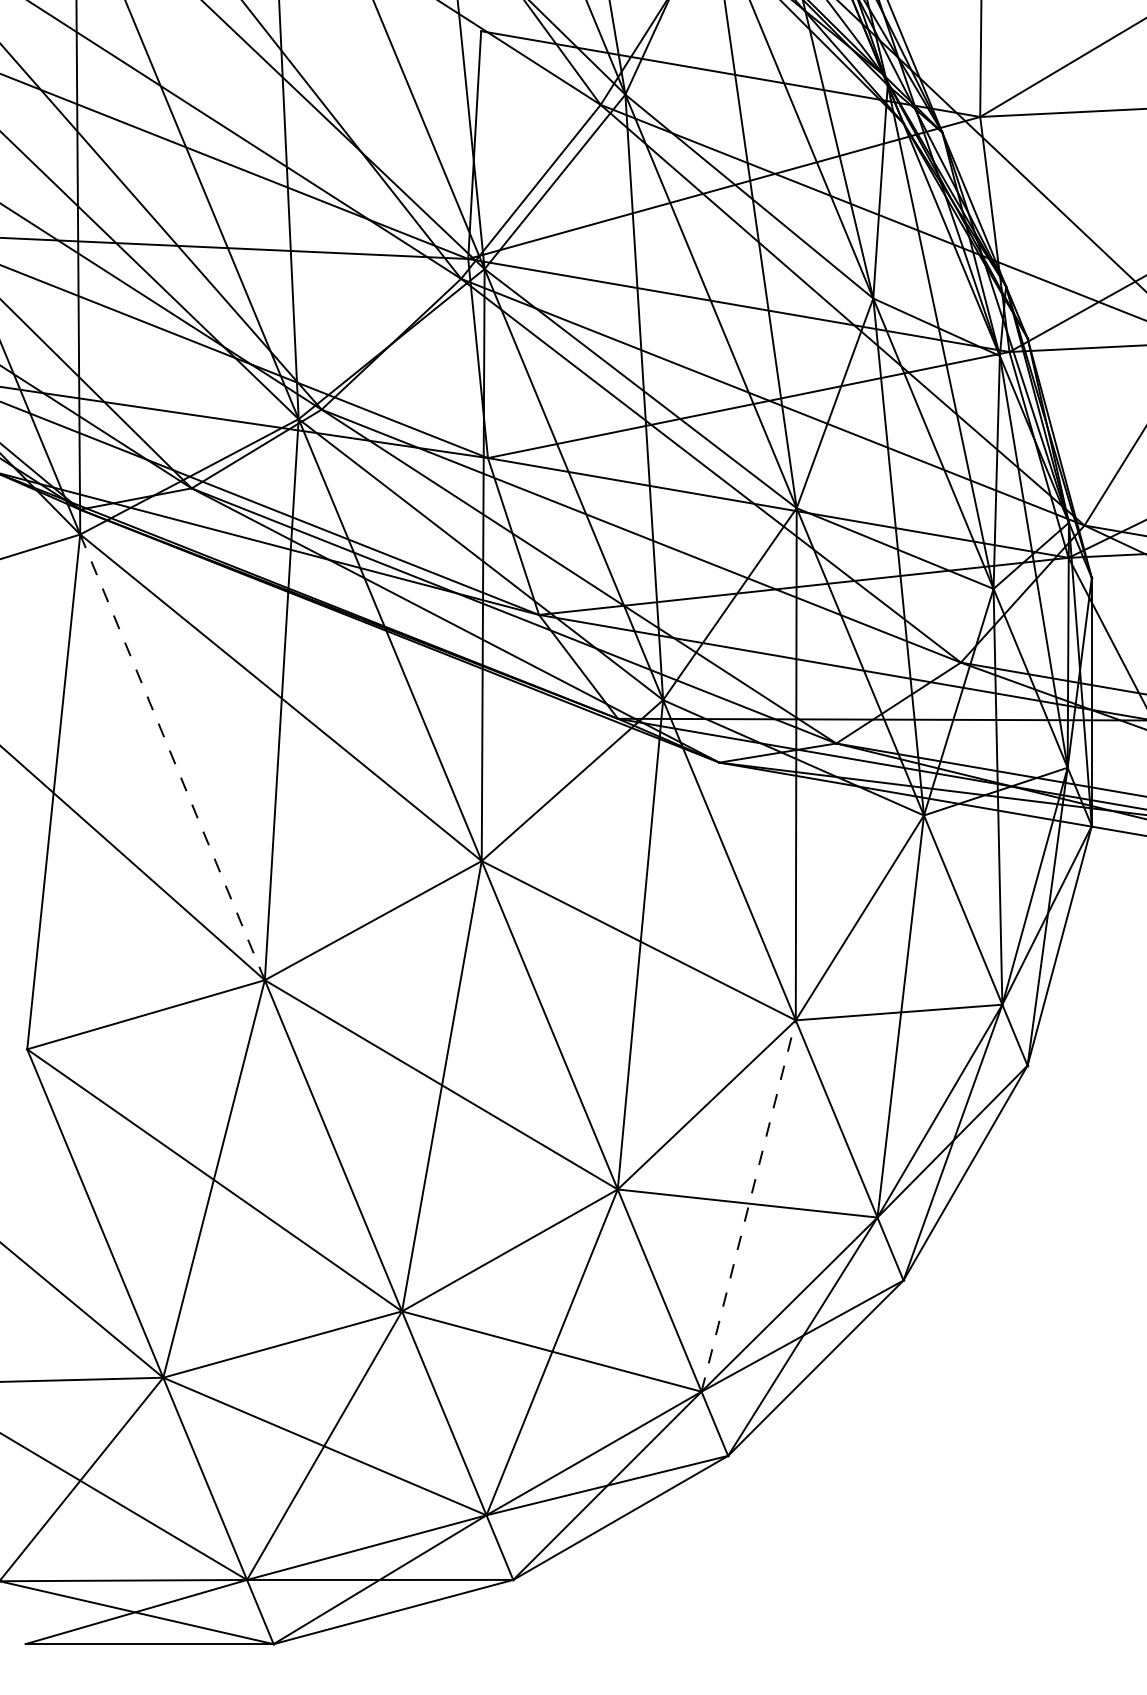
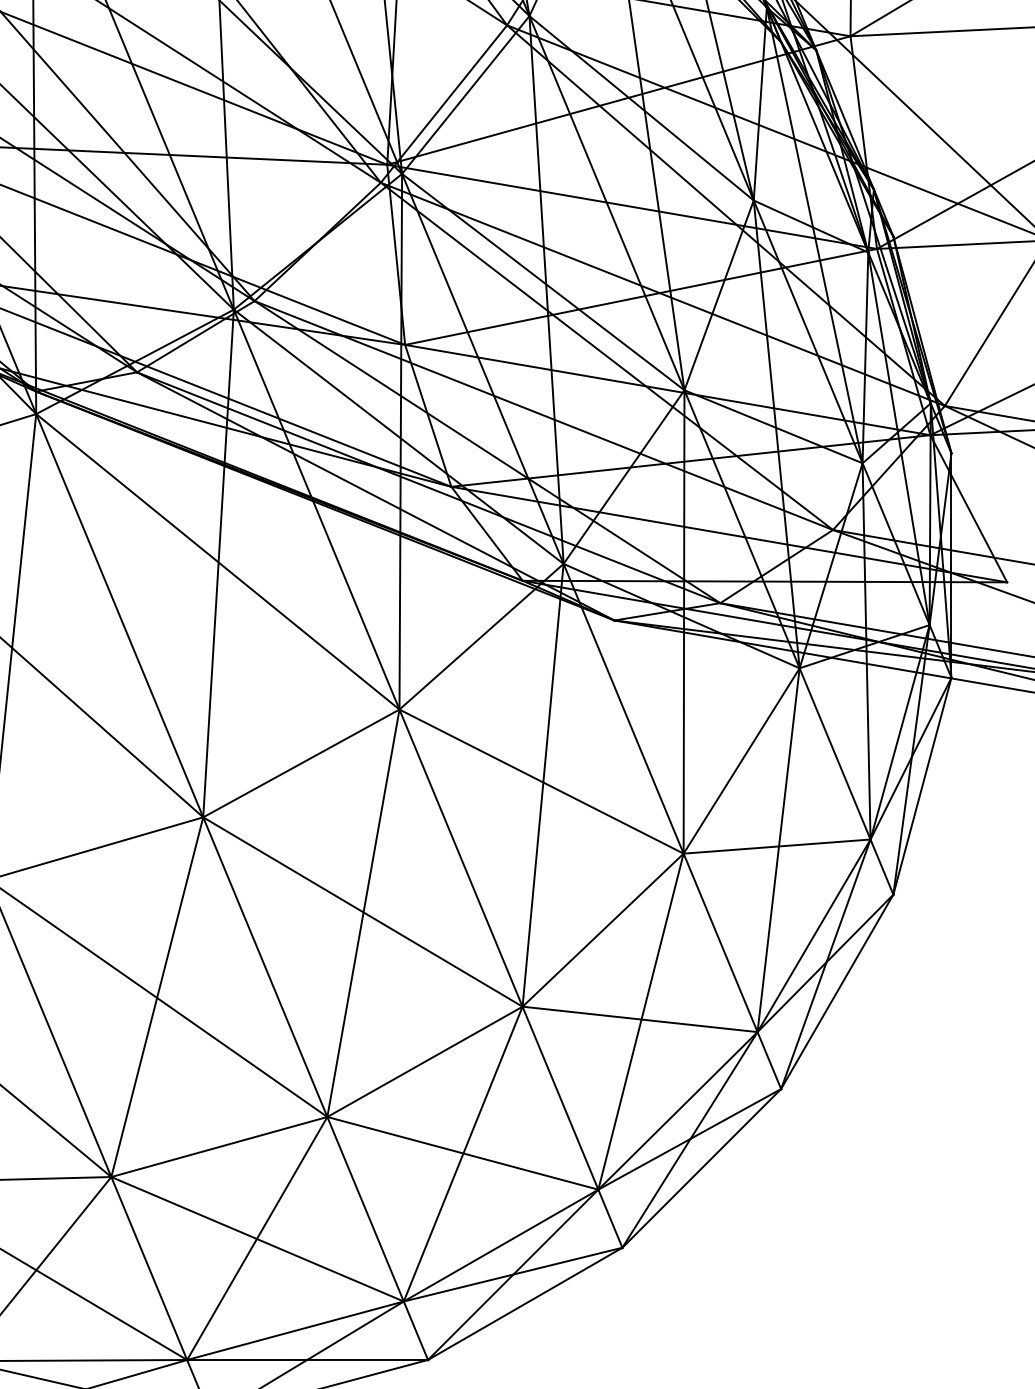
line: (172, 757) -> (119, 615), dashed -> solid
line: (748, 1206) -> (640, 1022), dashed -> solid

